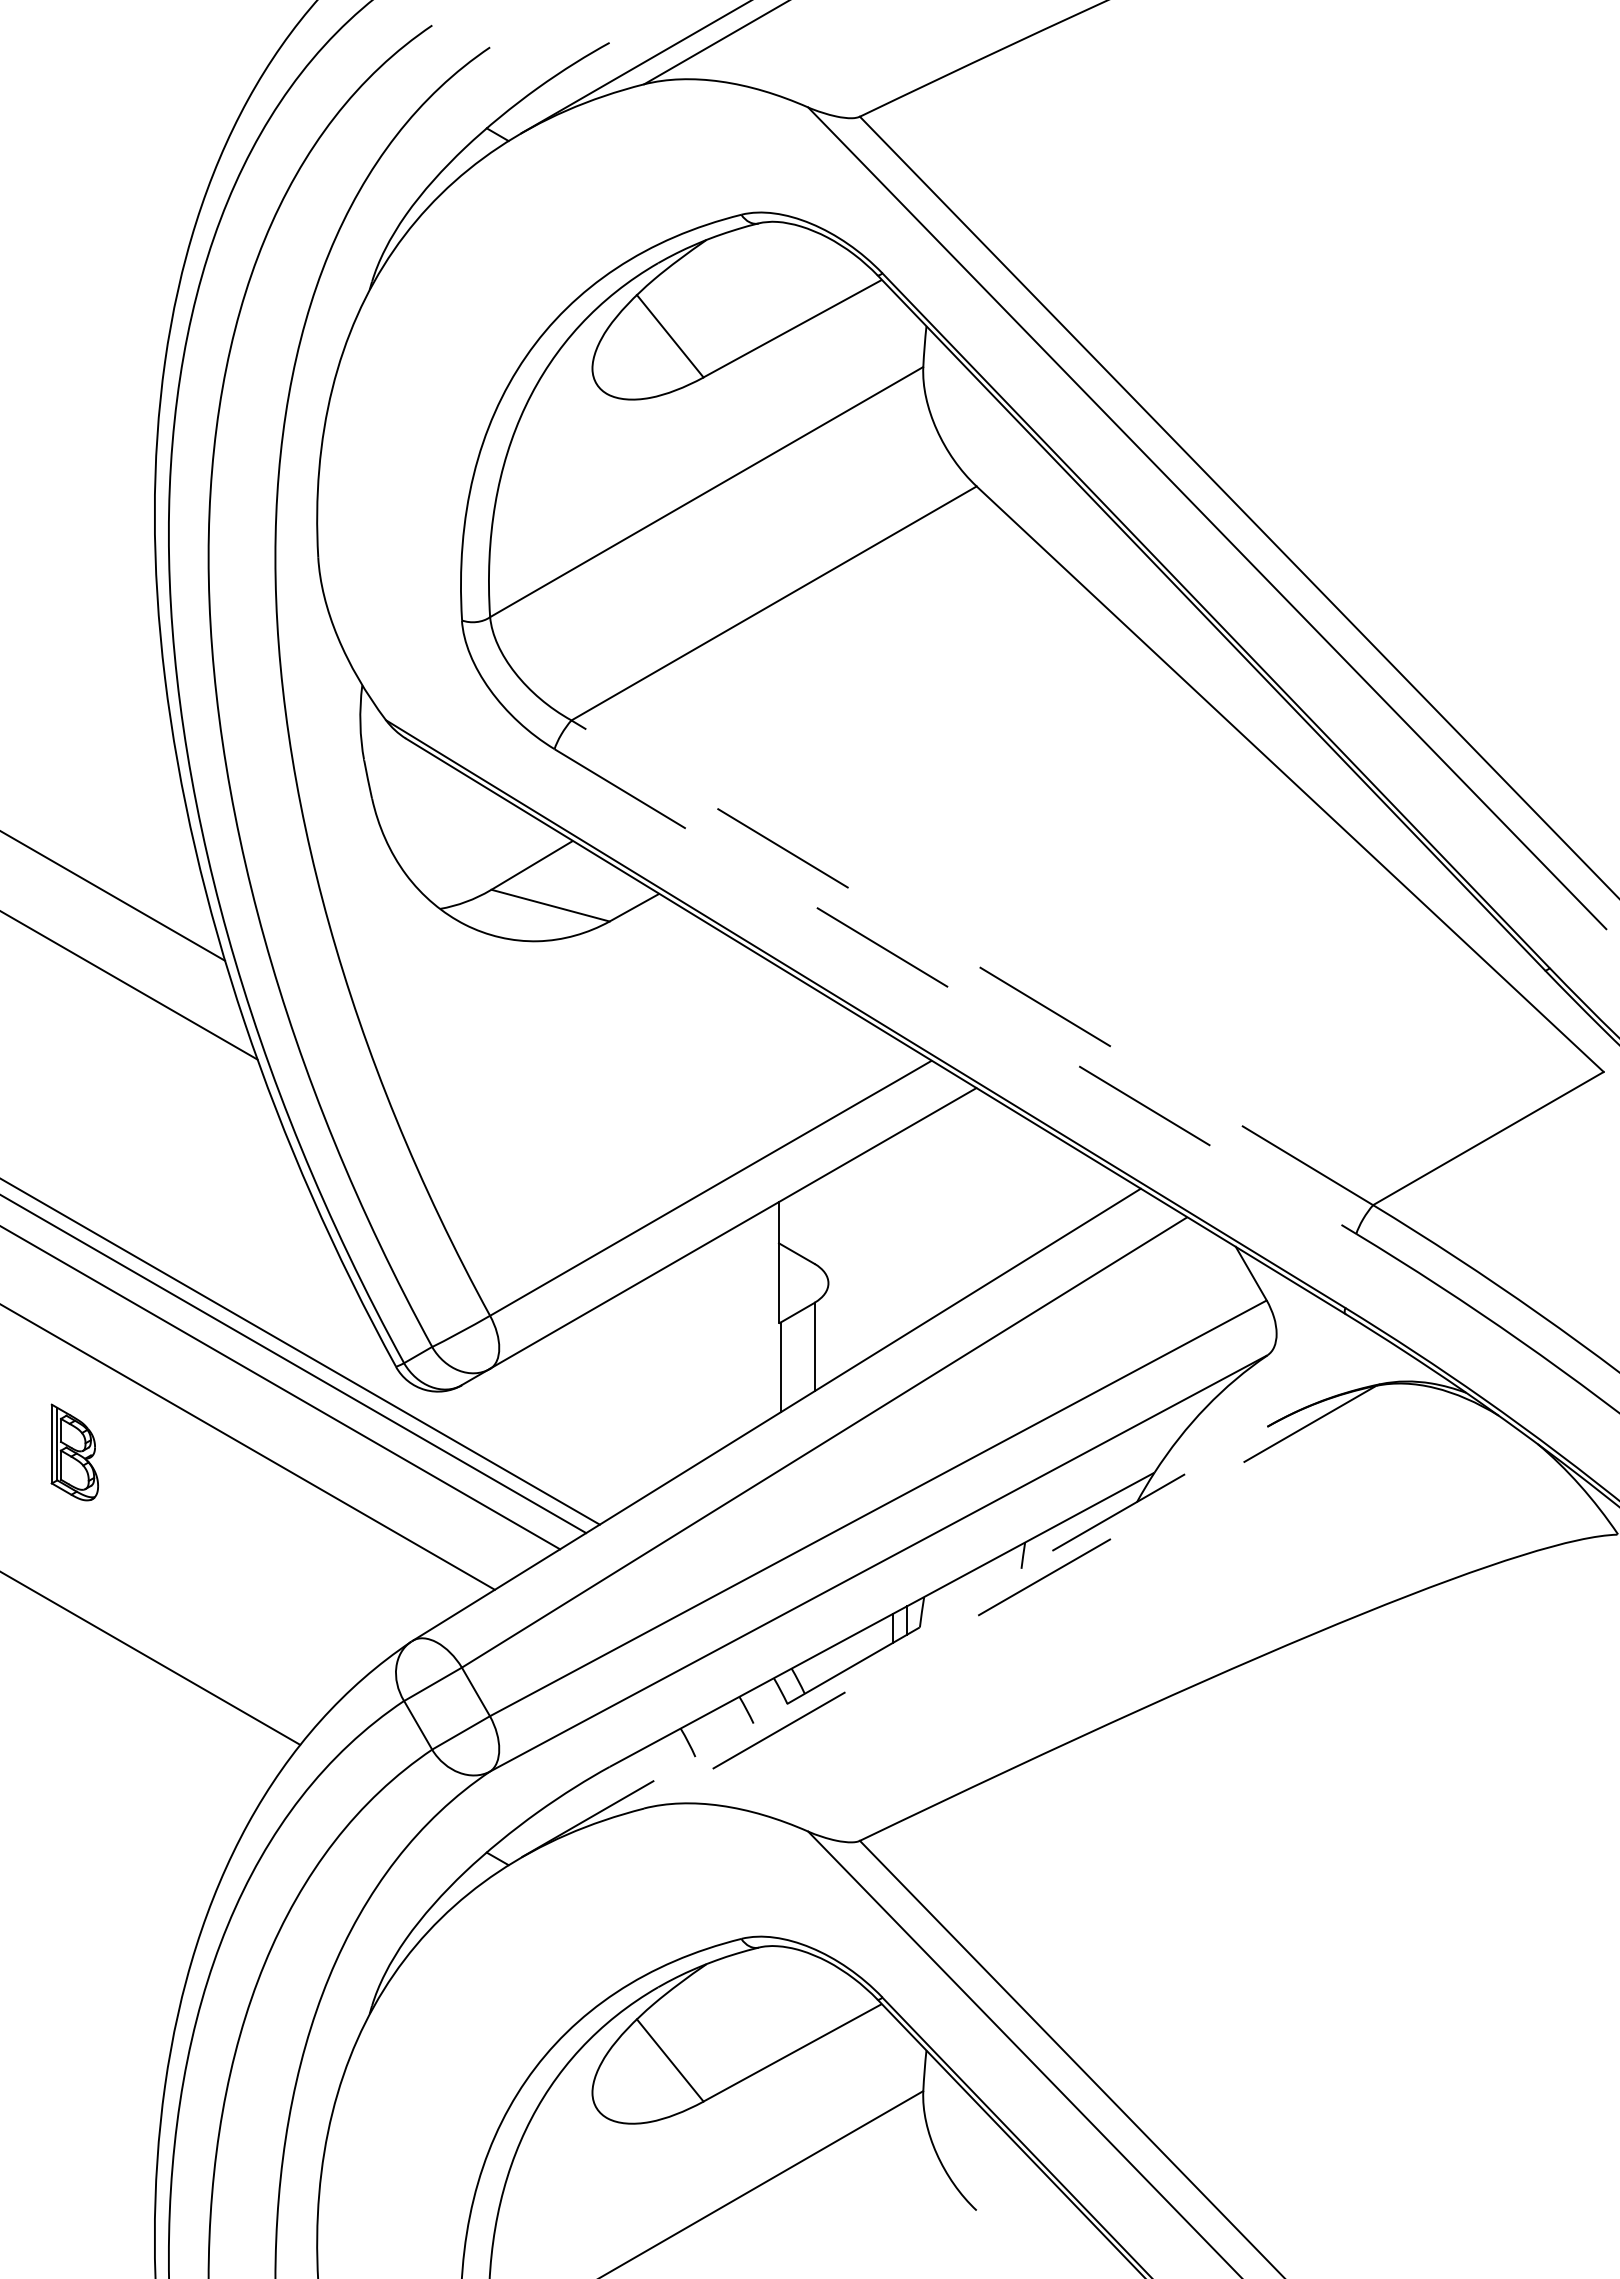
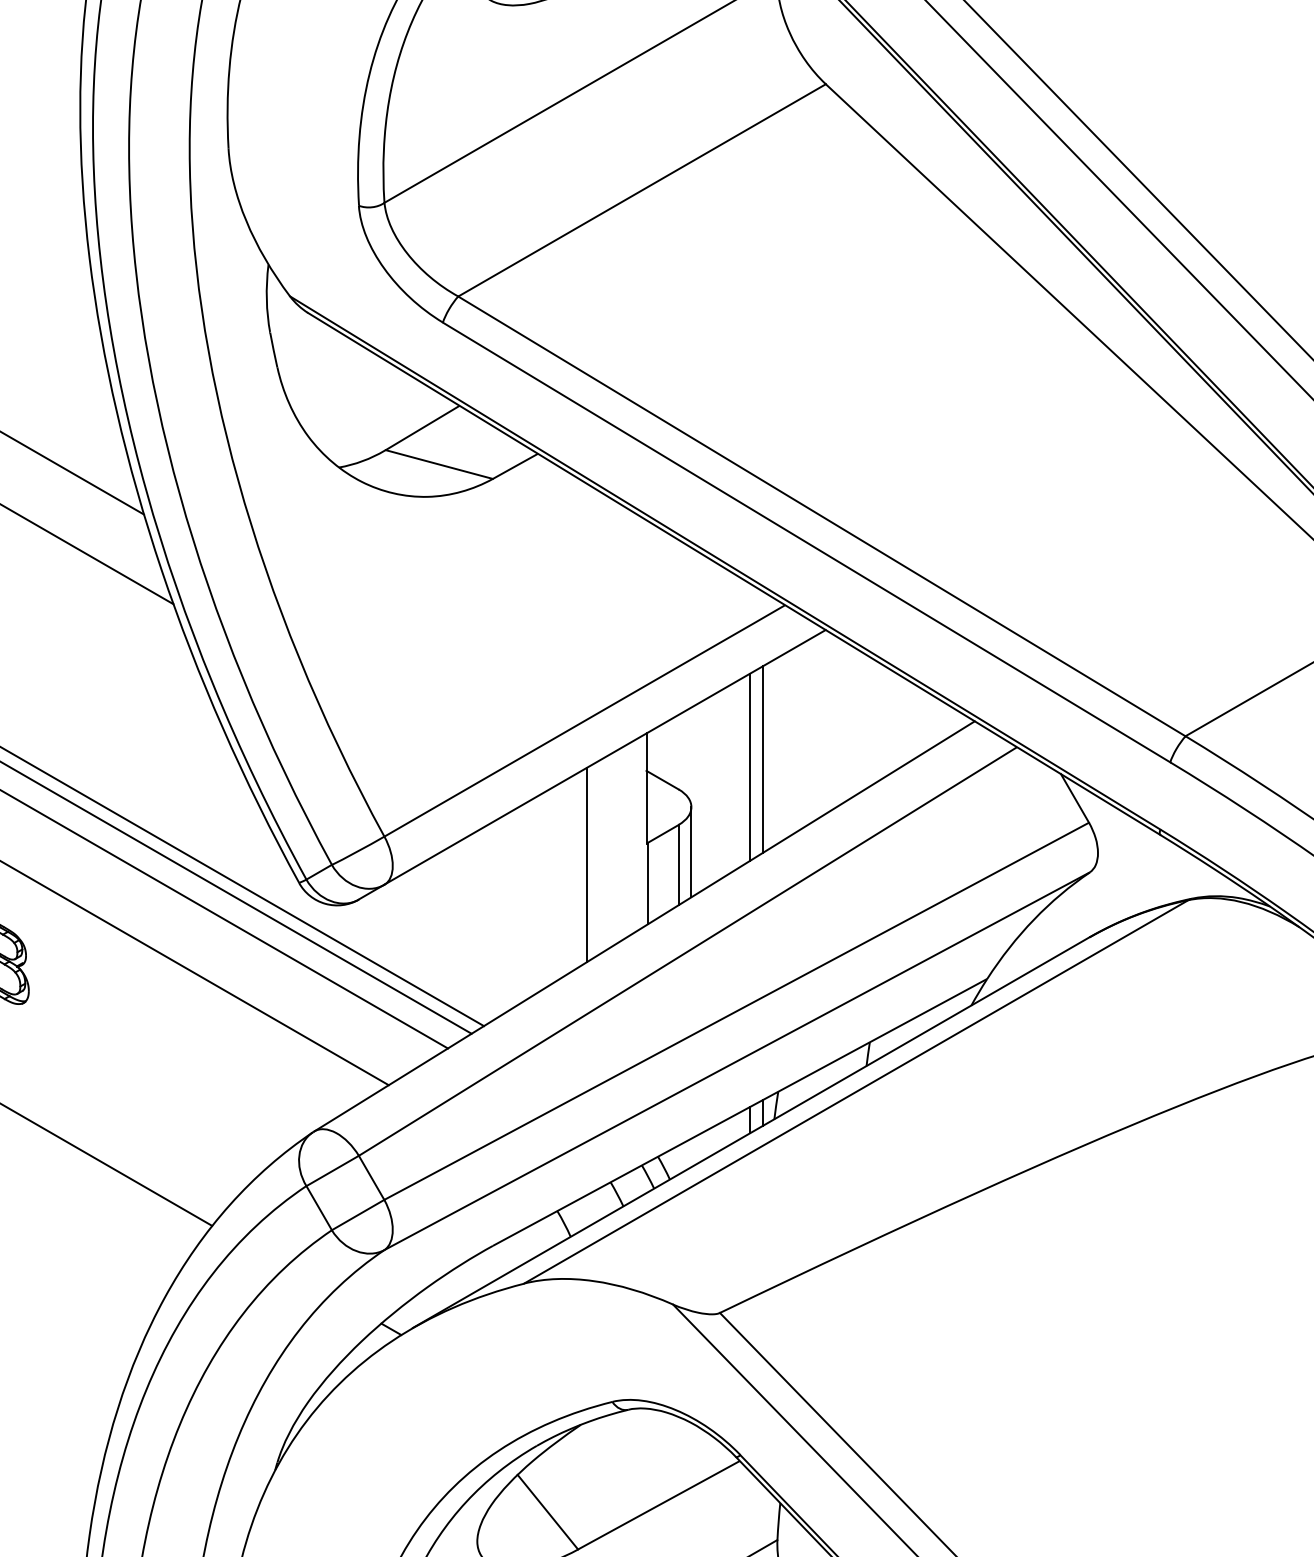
line: (971, 962) -> (821, 516), dashed -> solid
line: (955, 991) -> (806, 542), dashed -> solid
line: (907, 1230) -> (763, 759), added
line: (893, 1239) -> (750, 767), added
line: (828, 1332) -> (691, 851), added
line: (712, 1347) -> (586, 865), added
line: (1010, 1597) -> (856, 1092), dashed -> solid
line: (894, 1642) -> (751, 1133), dashed -> solid

